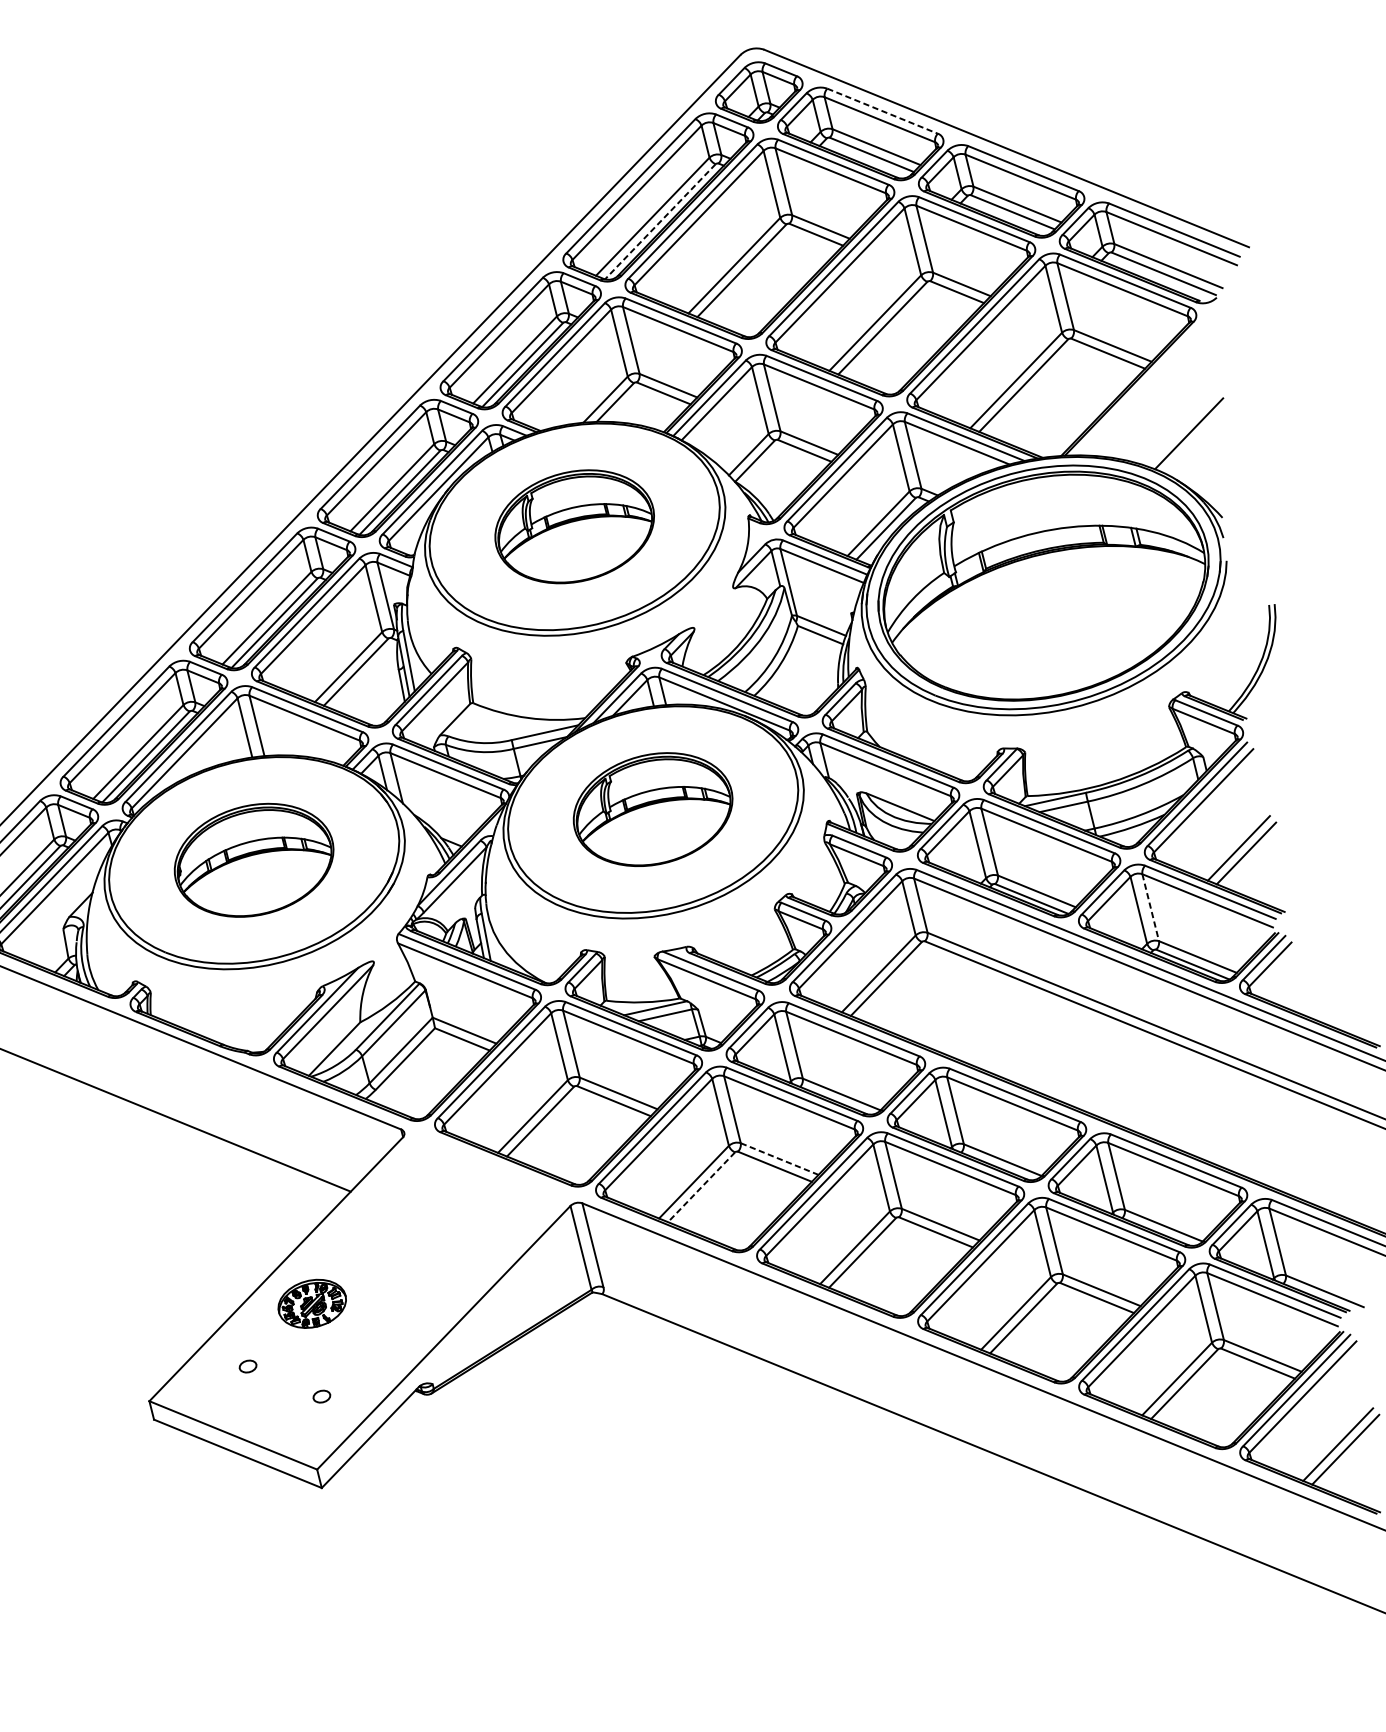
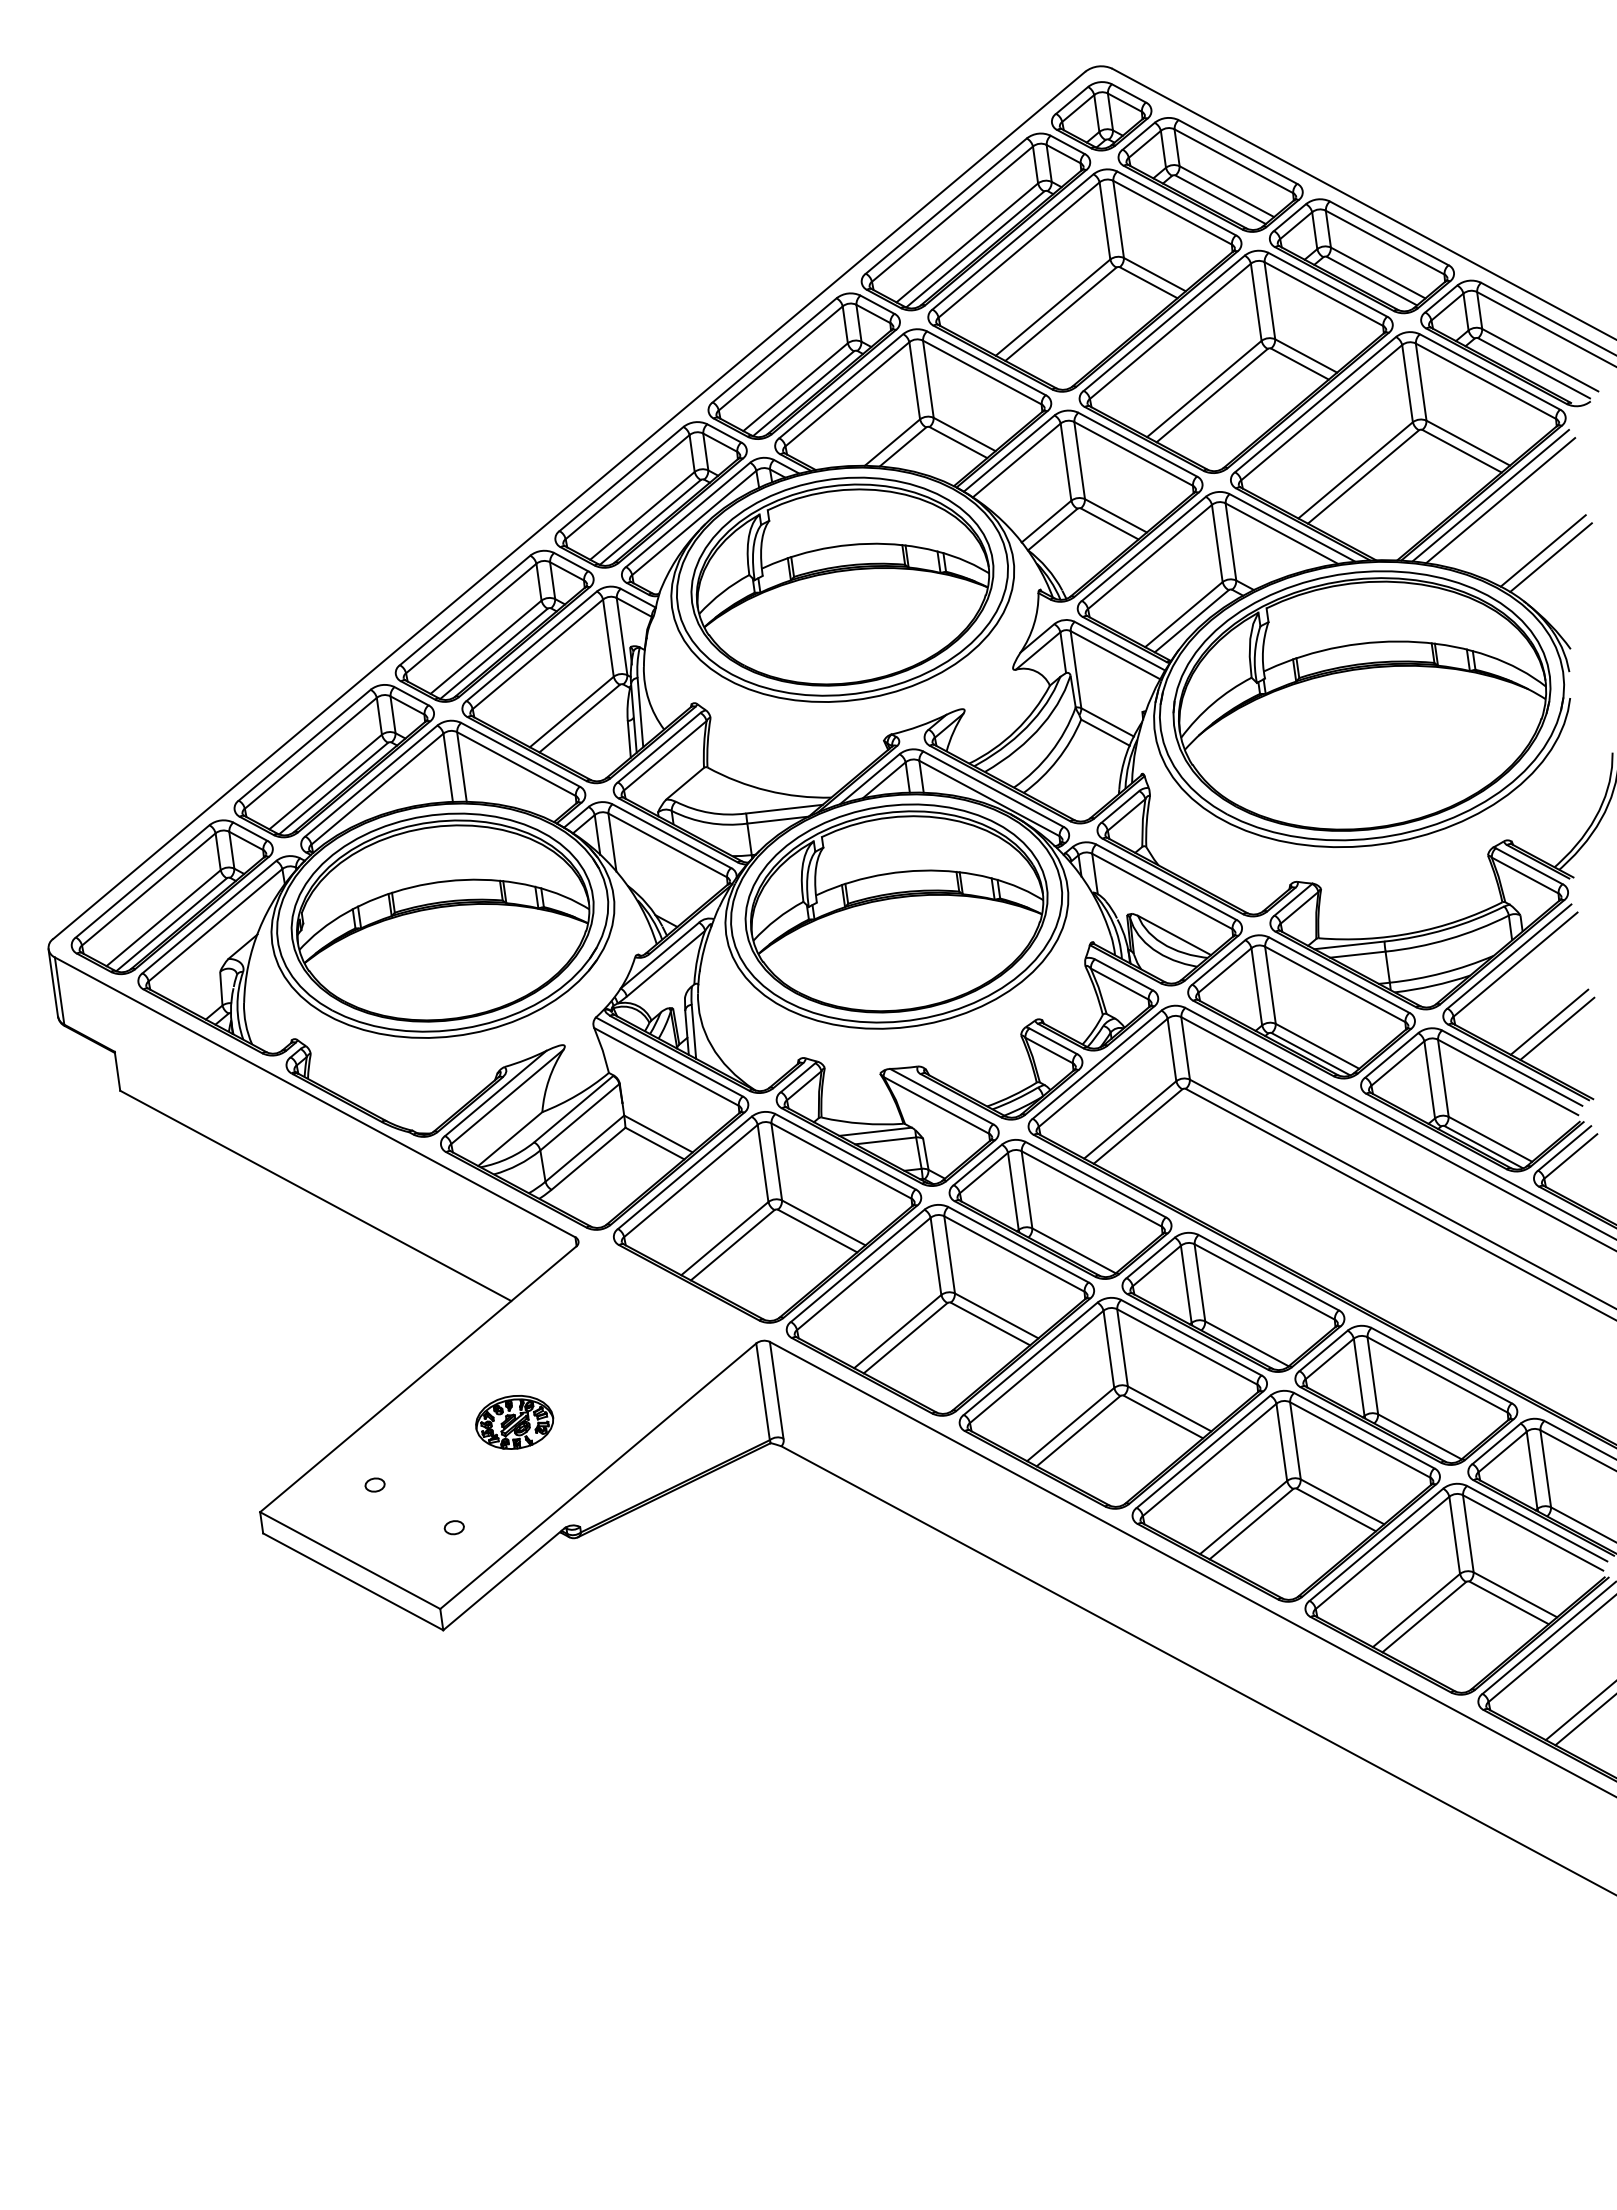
line: (883, 111) -> (1238, 152), dashed -> solid
line: (659, 221) -> (974, 249), dashed -> solid
line: (1137, 389) -> (1490, 495), added
line: (1146, 393) -> (1500, 500), added
line: (1196, 438) -> (1550, 557), added
part: (574, 526) -> (842, 581), size x1.67
part: (653, 809) -> (896, 908), size x1.67
part: (254, 860) -> (442, 917), size x1.67
line: (1150, 907) -> (1443, 1078), dashed -> solid
line: (780, 1159) -> (997, 1316), dashed -> solid
line: (701, 1187) -> (905, 1338), dashed -> solid
part: (312, 1303) -> (514, 1422), moved

